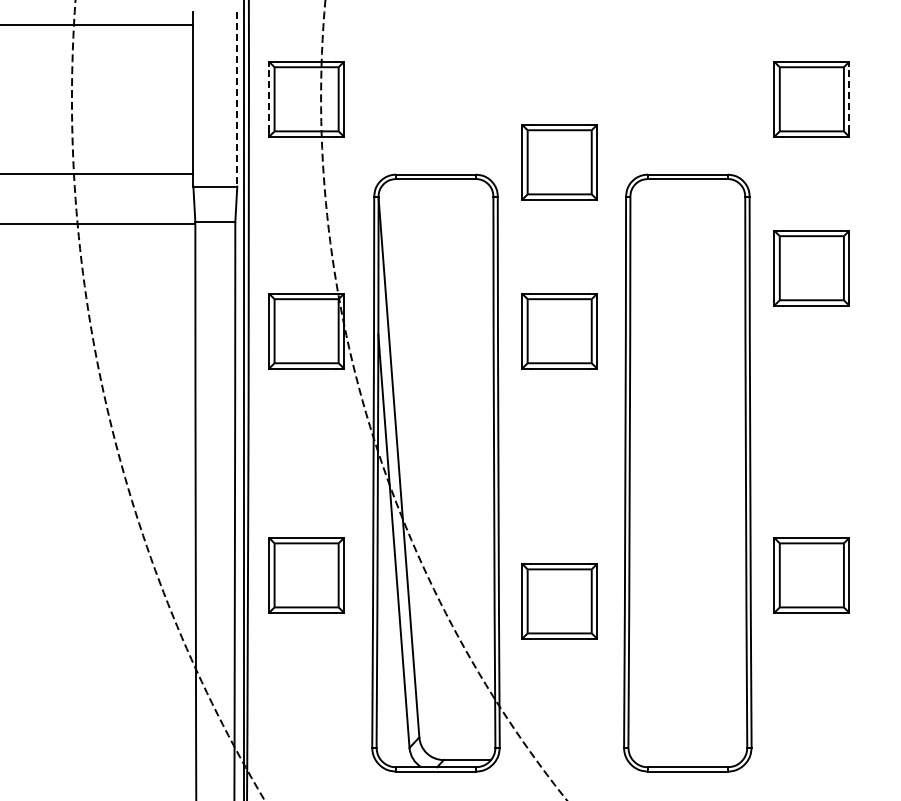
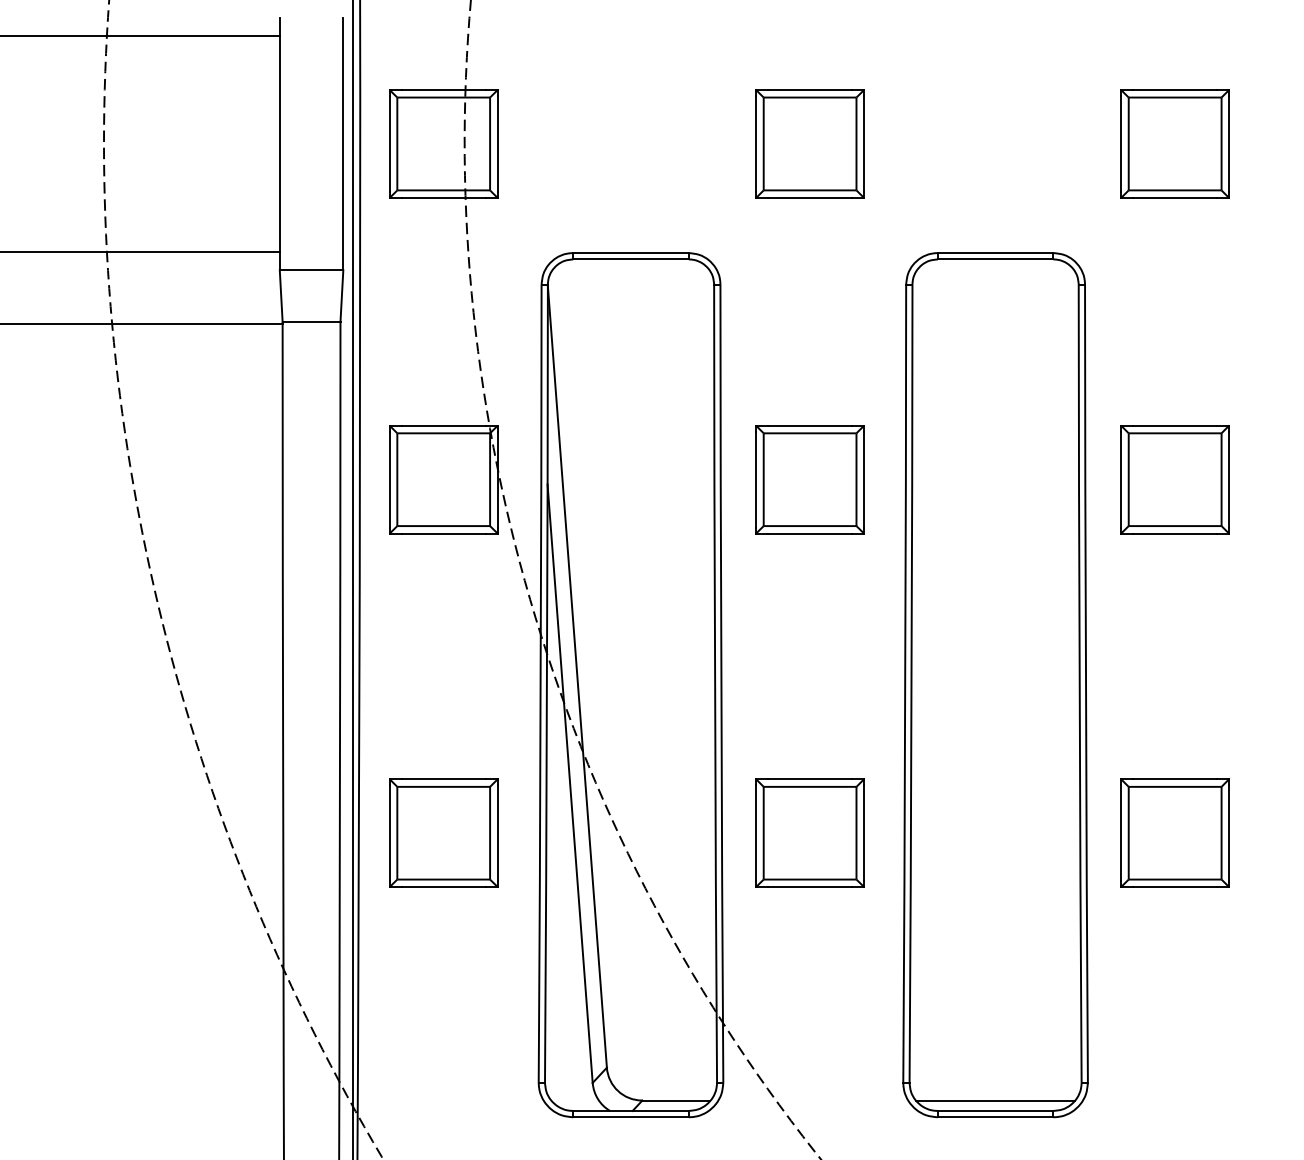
line: (269, 98) -> (389, 142), dashed -> solid
line: (849, 98) -> (1229, 142), dashed -> solid
line: (237, 99) -> (343, 144), dashed -> solid
part: (559, 162) -> (809, 144), moved
part: (811, 268) -> (1174, 480), moved
part: (559, 601) -> (809, 833), moved
line: (687, 760) -> (995, 1101), added

